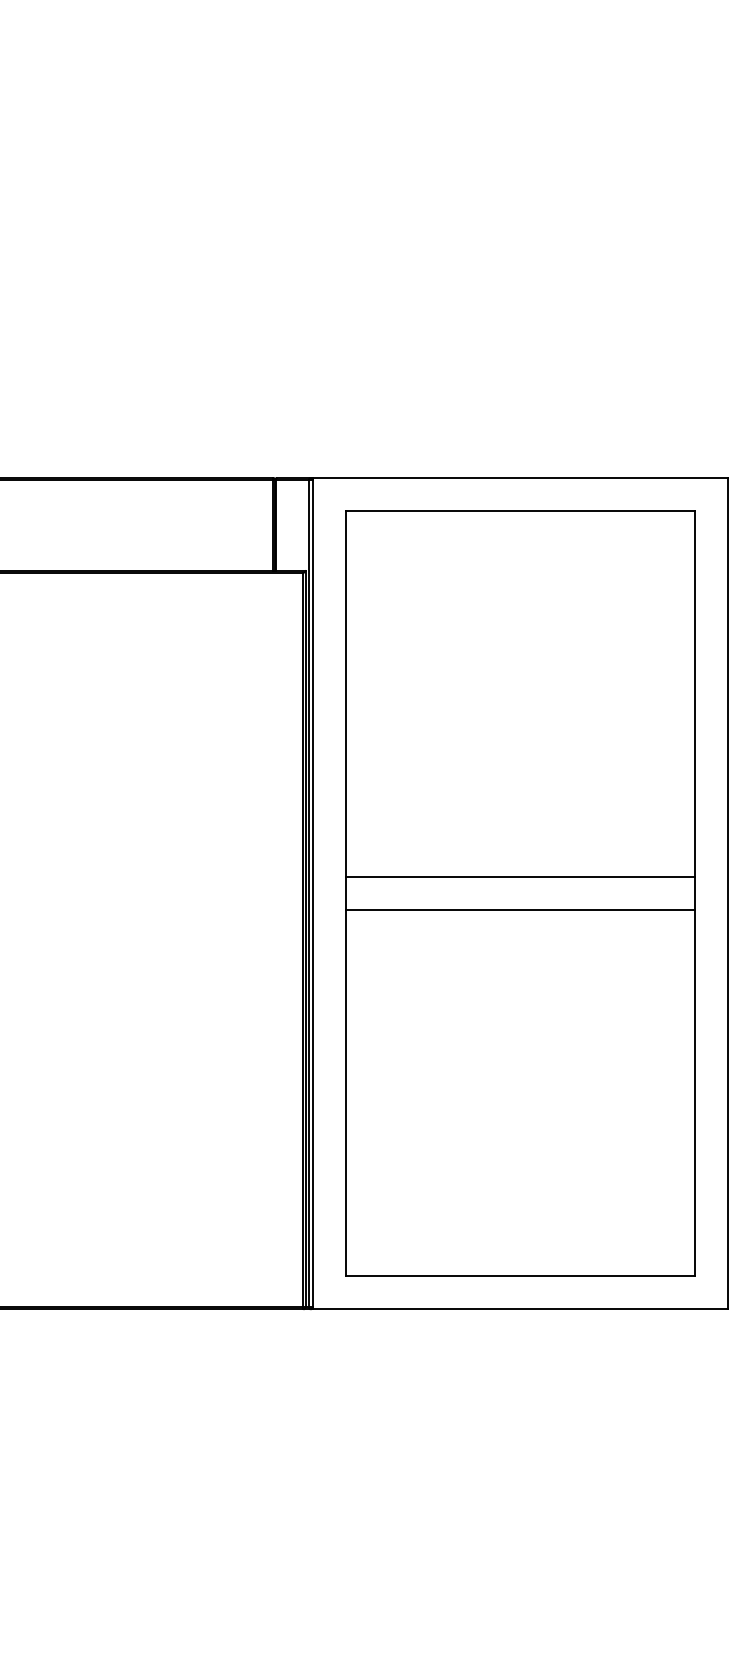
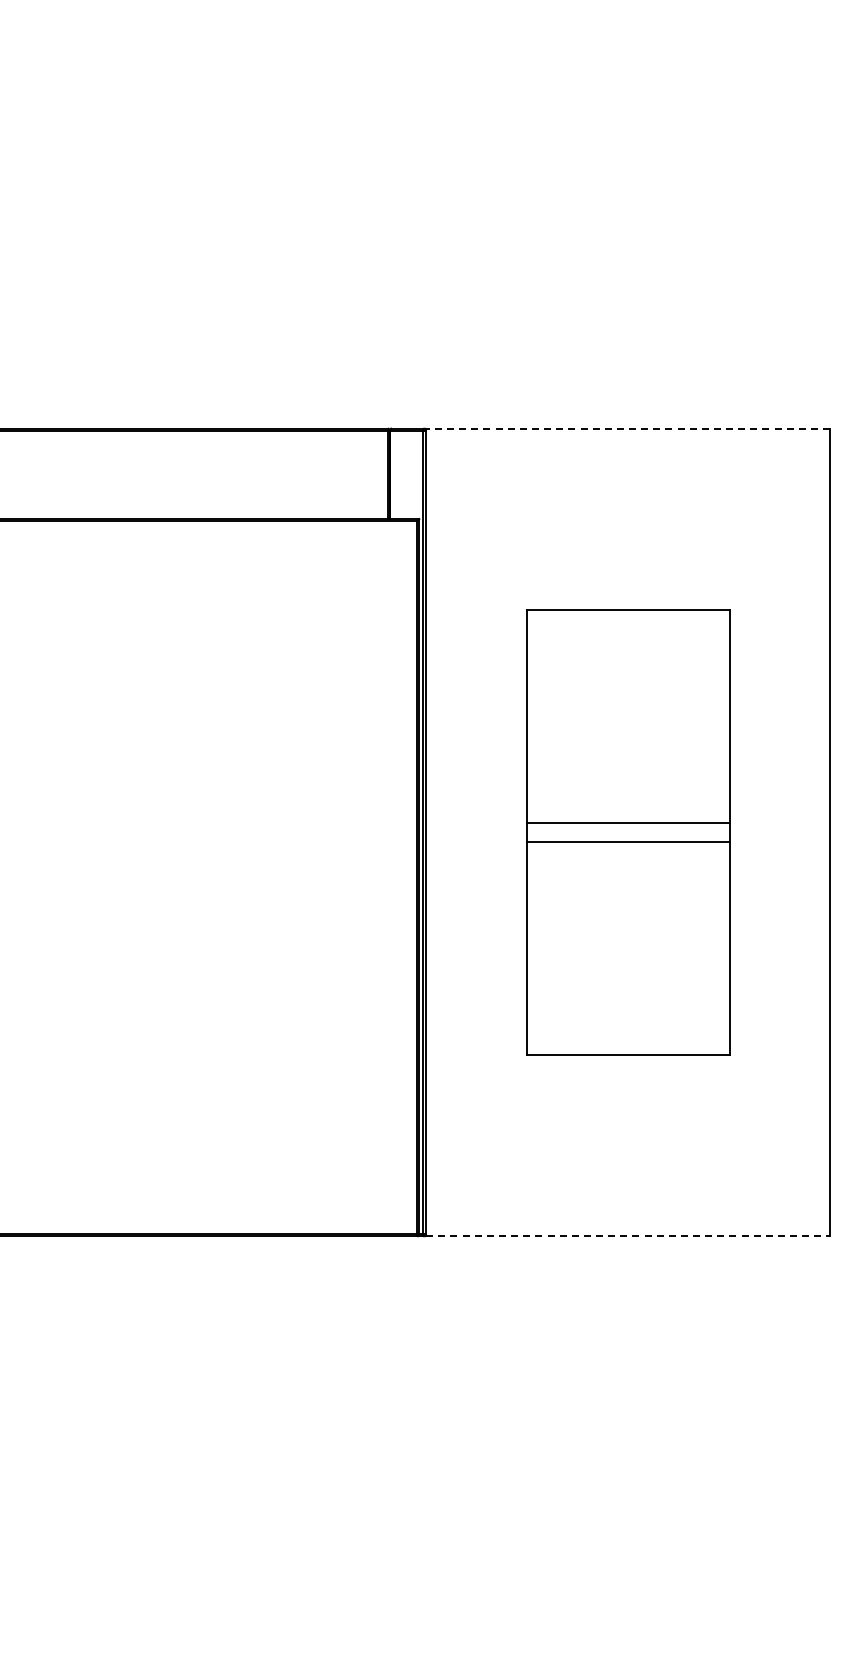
line: (520, 477) -> (628, 428), solid -> dashed
part: (520, 893) -> (628, 832), size x0.6
line: (520, 1309) -> (628, 1236), solid -> dashed

